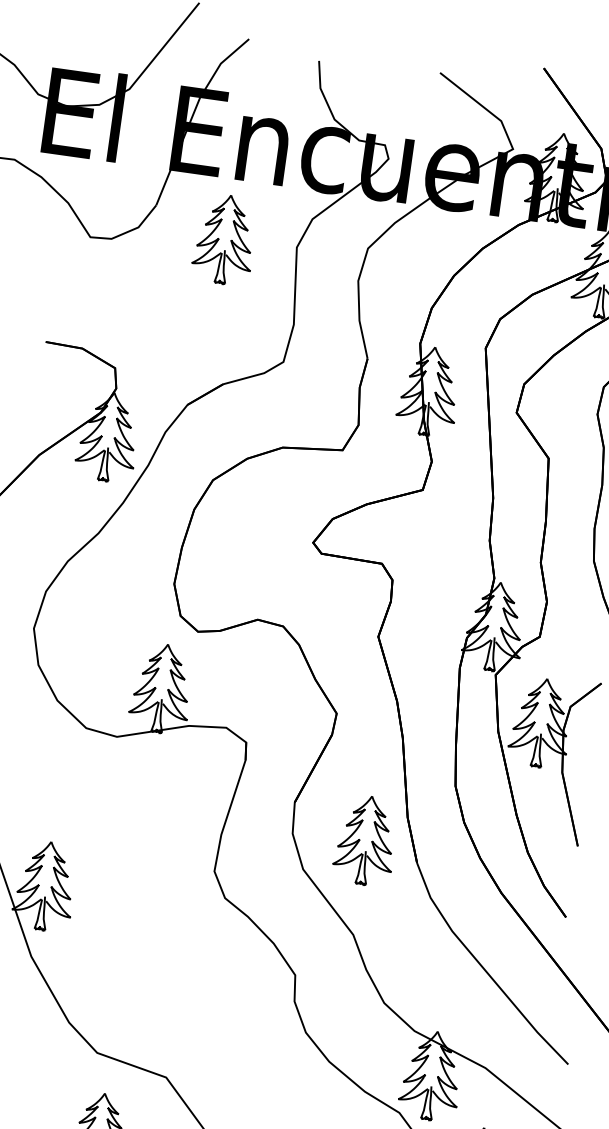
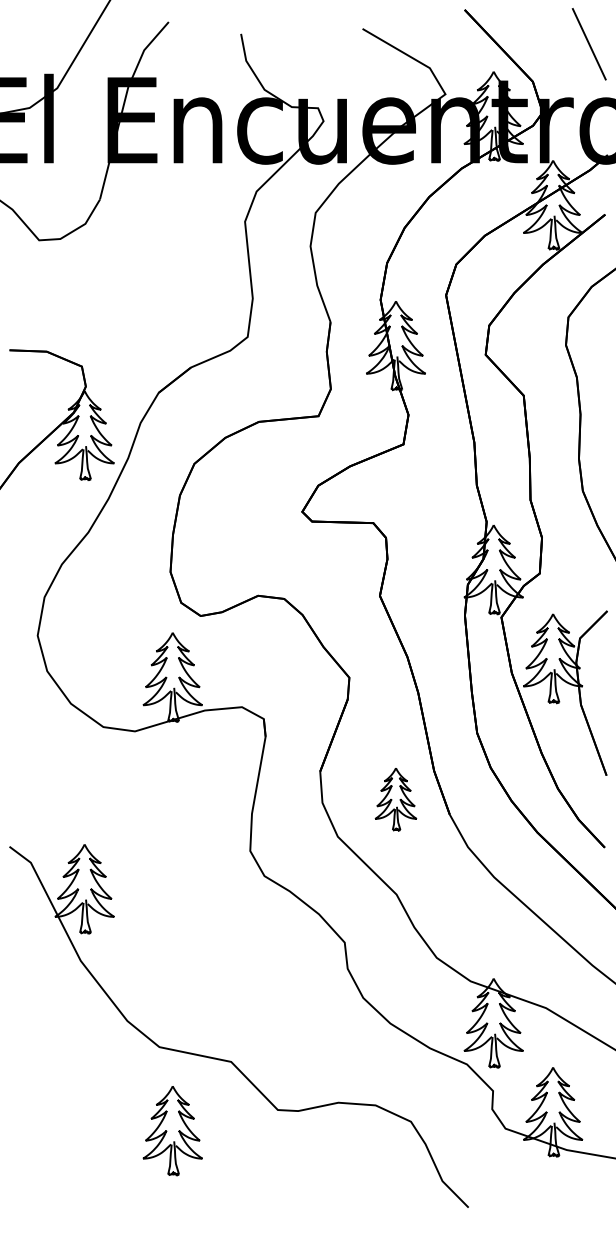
part: (224, 240) -> (172, 224), removed
part: (365, 840) -> (395, 799), size x0.7

